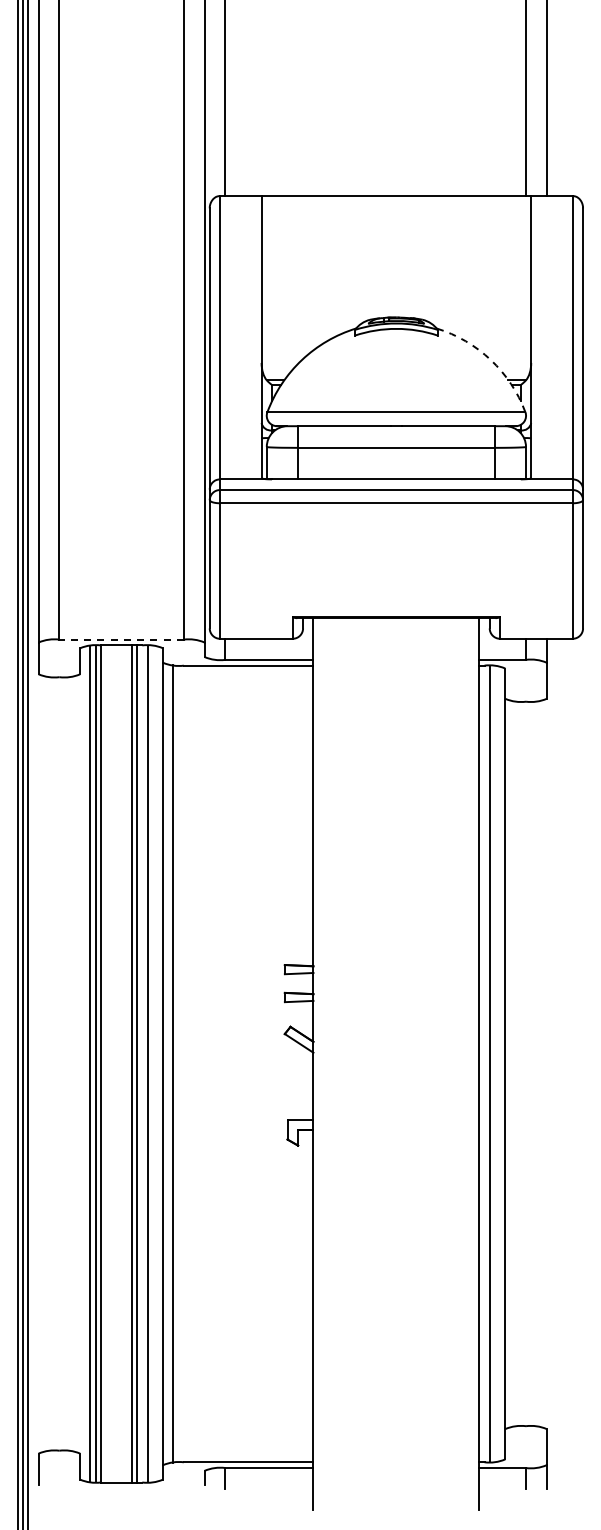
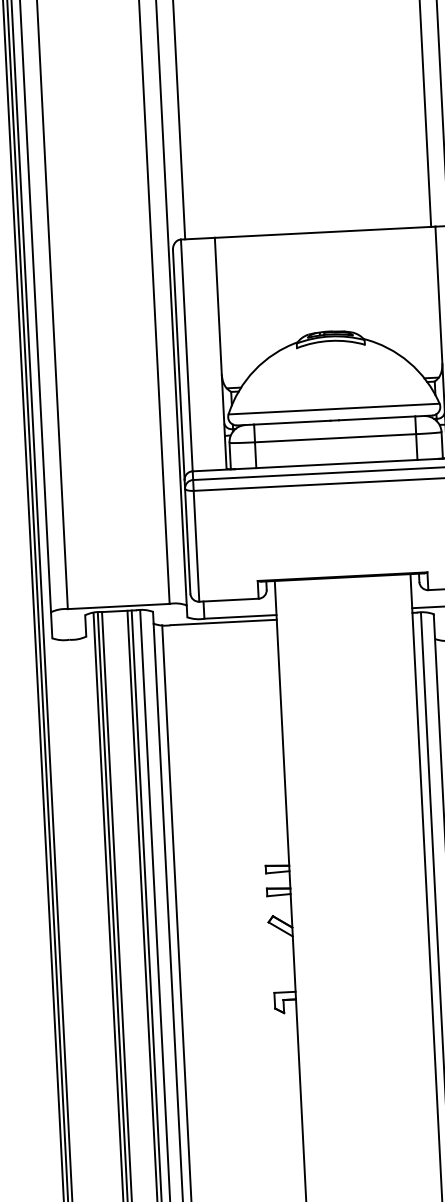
arc: (490, 359) -> (408, 362), dashed -> solid
line: (121, 639) -> (118, 606), dashed -> solid

